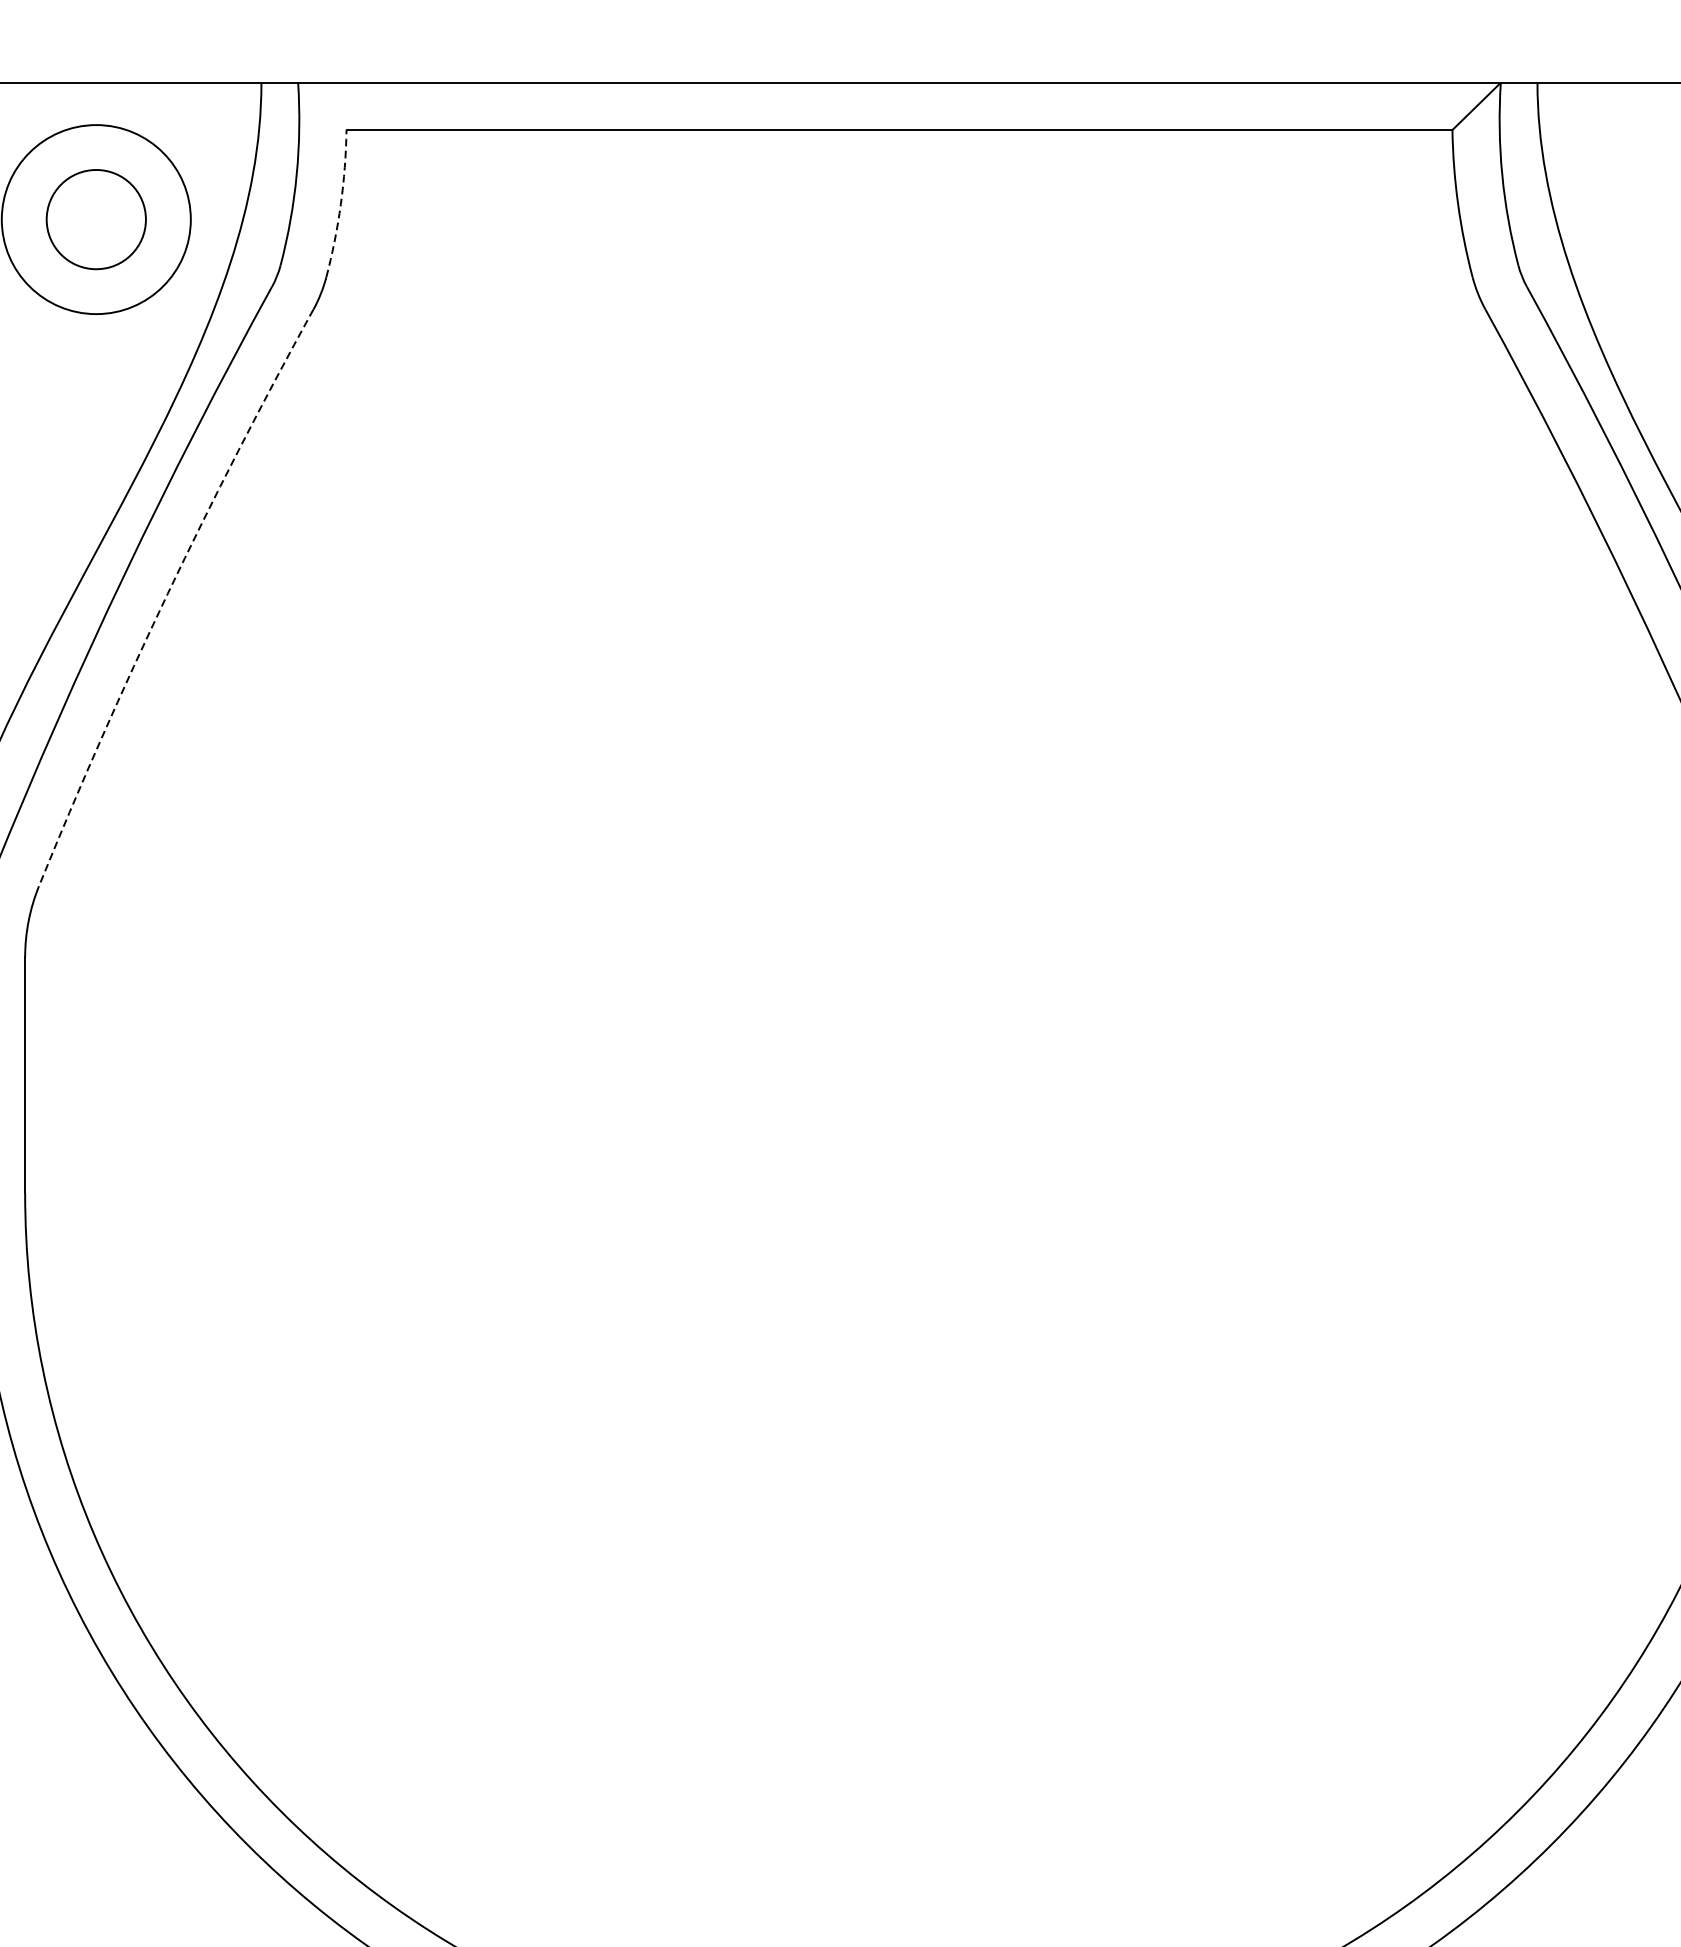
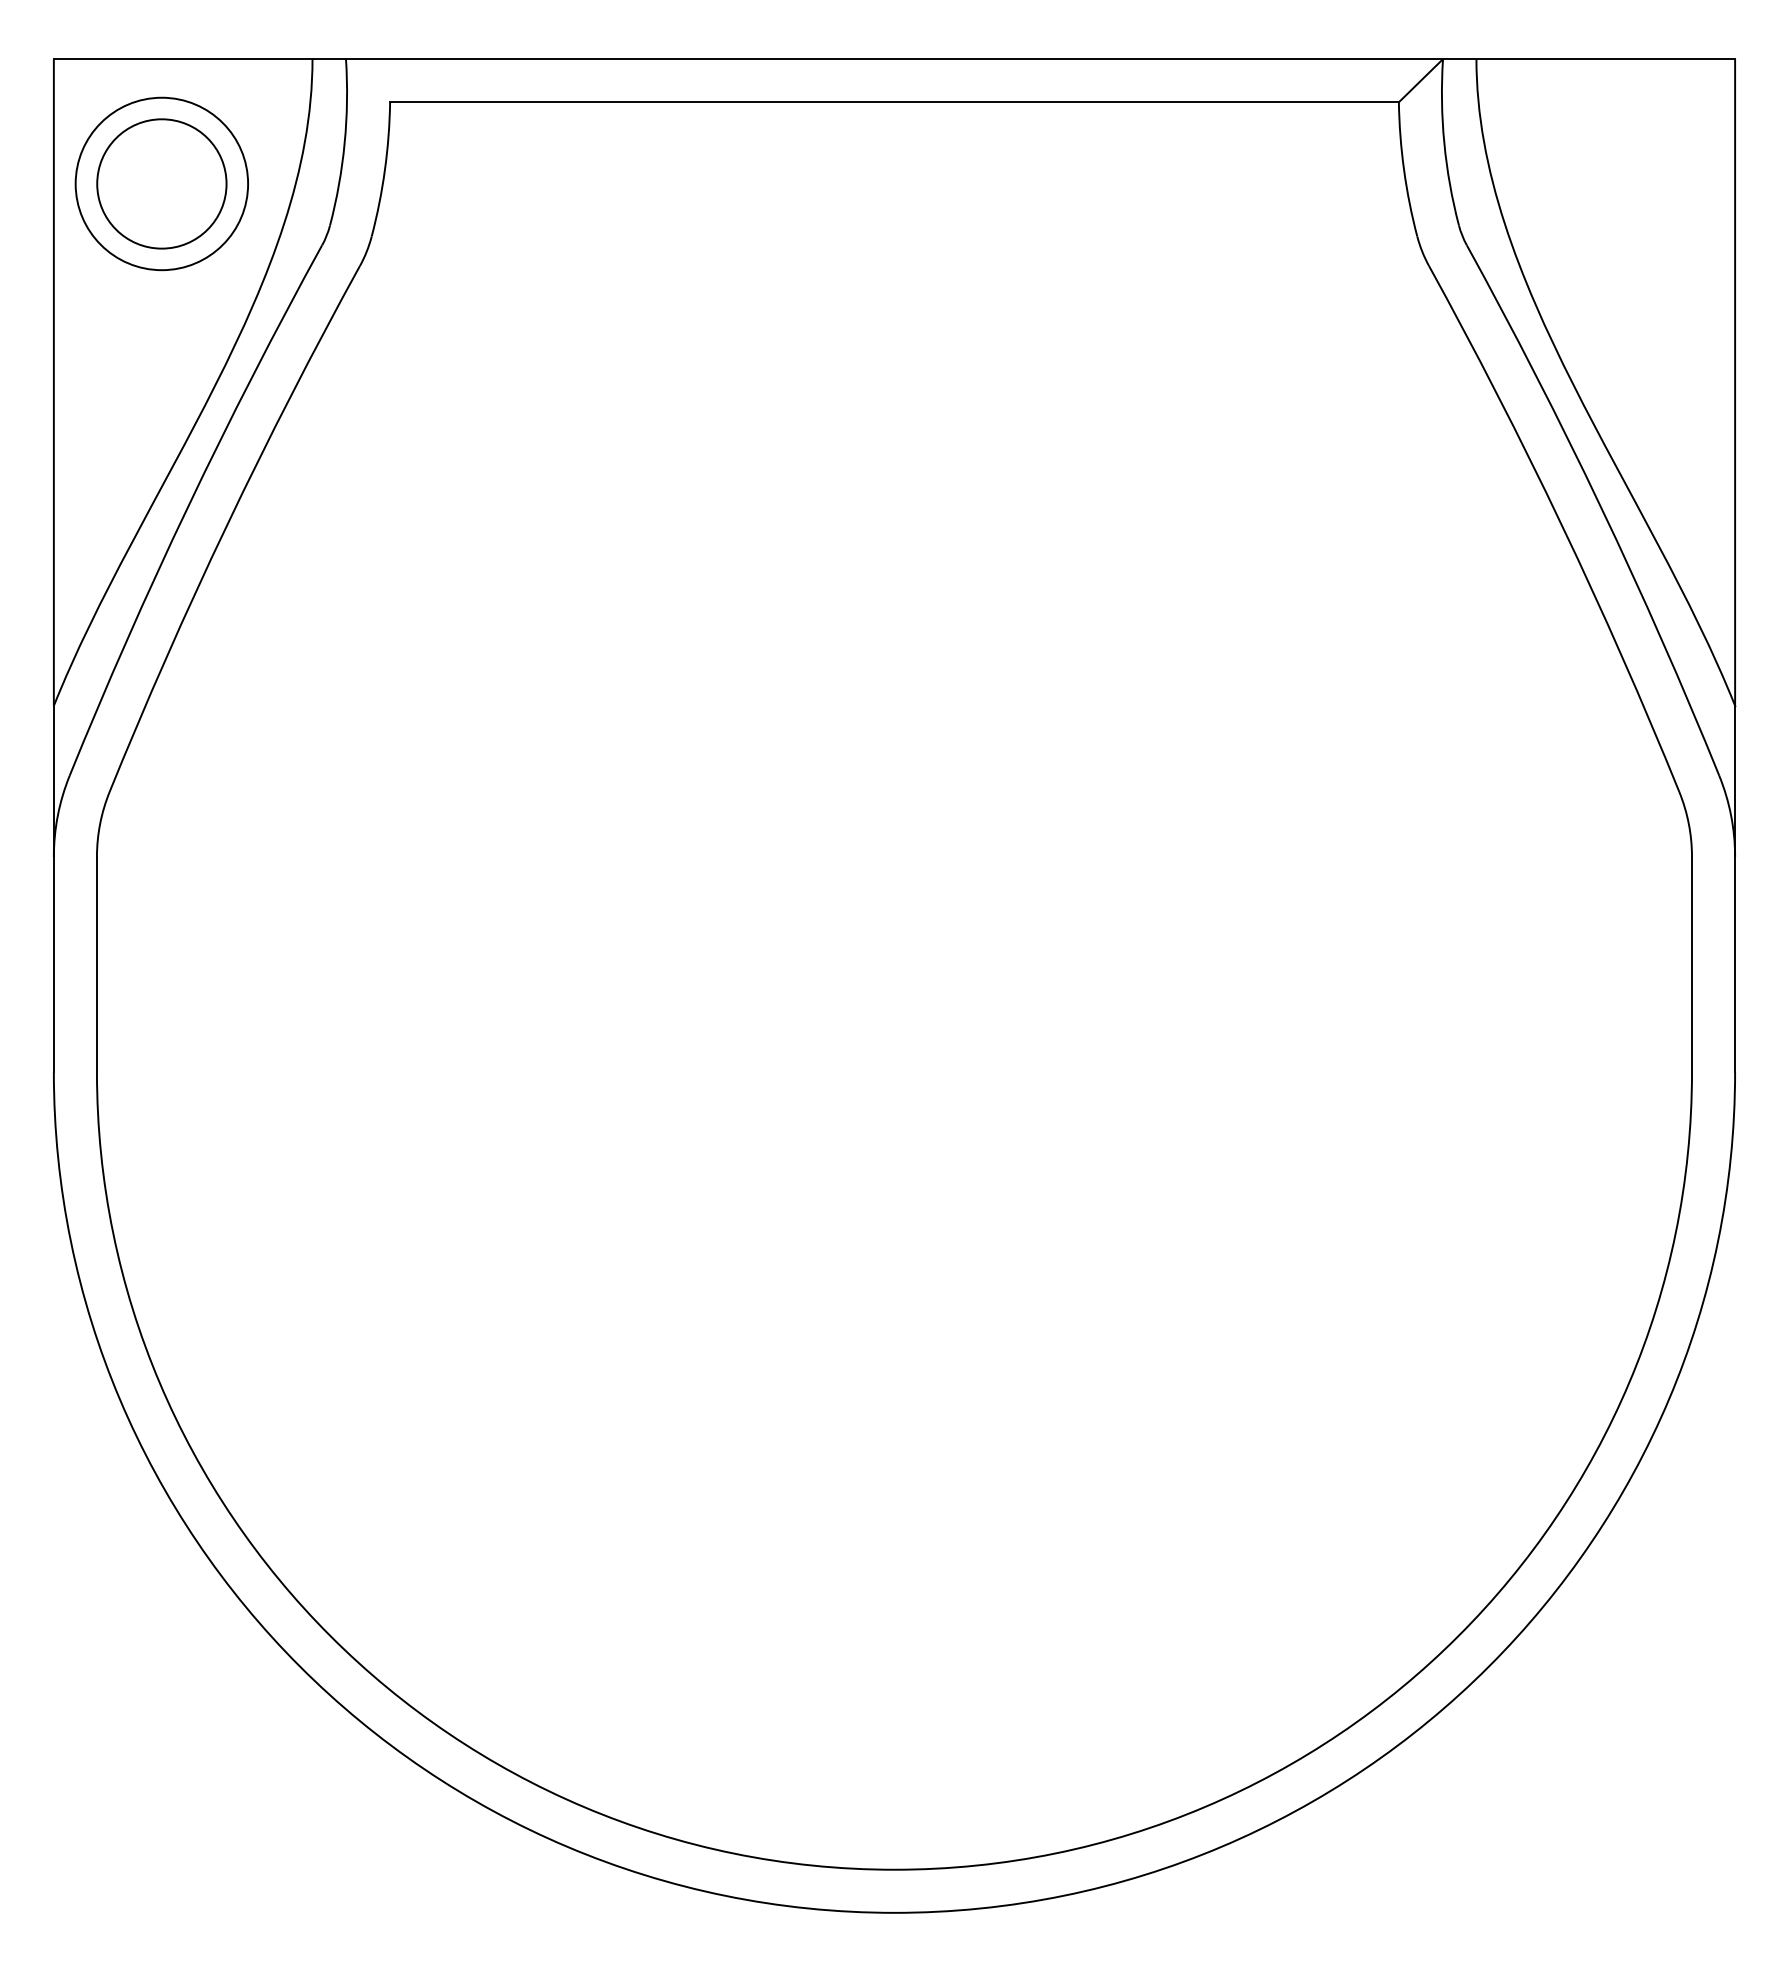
arc: (340, 203) -> (384, 169), dashed -> solid
circle: (95, 219) -> (161, 183), size x1.43
arc: (168, 594) -> (227, 525), dashed -> solid

